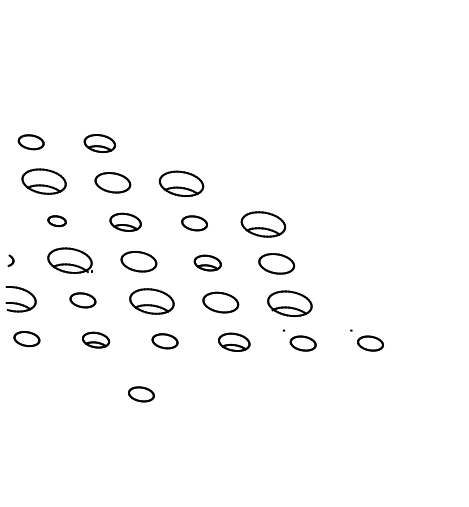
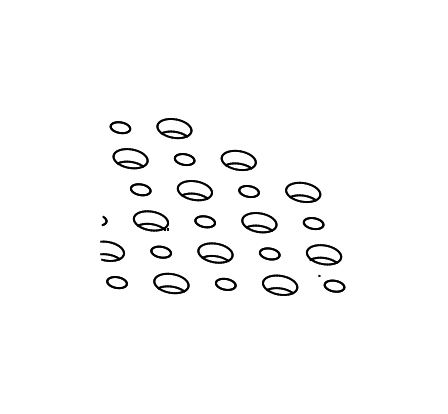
part: (99, 143) -> (174, 128), size x1.43
part: (112, 182) -> (184, 159), size x0.71
part: (56, 220) -> (140, 189), size x1.43
part: (125, 222) -> (194, 190), size x1.43
part: (138, 261) -> (204, 221), size x0.71
part: (207, 262) -> (259, 222), size x1.67
part: (276, 263) -> (313, 223), size x0.71
part: (220, 302) -> (269, 253), size x0.71
part: (96, 340) -> (171, 283), size x1.67
part: (366, 340) -> (384, 283), removed
part: (234, 341) -> (280, 284), size x1.43
part: (140, 393) -> (206, 325), removed

